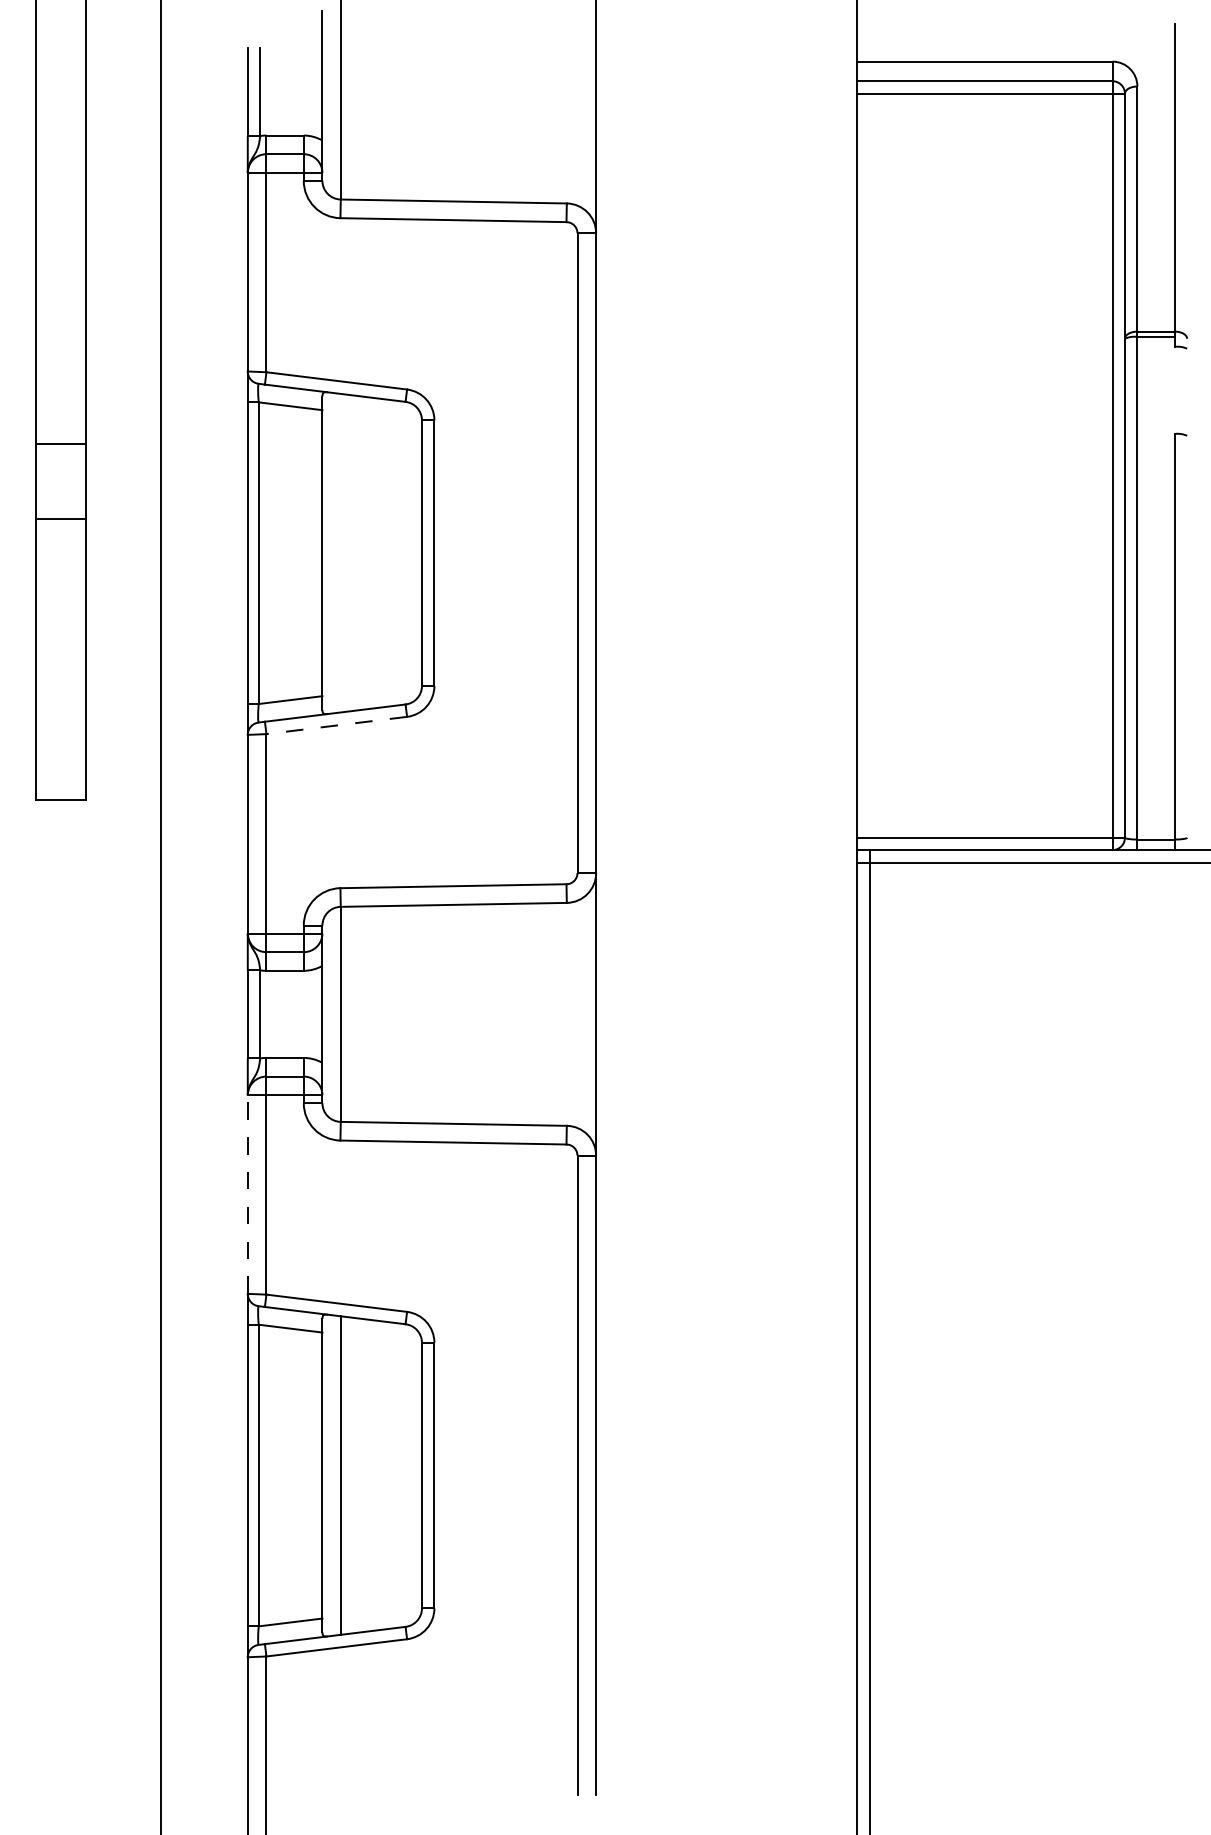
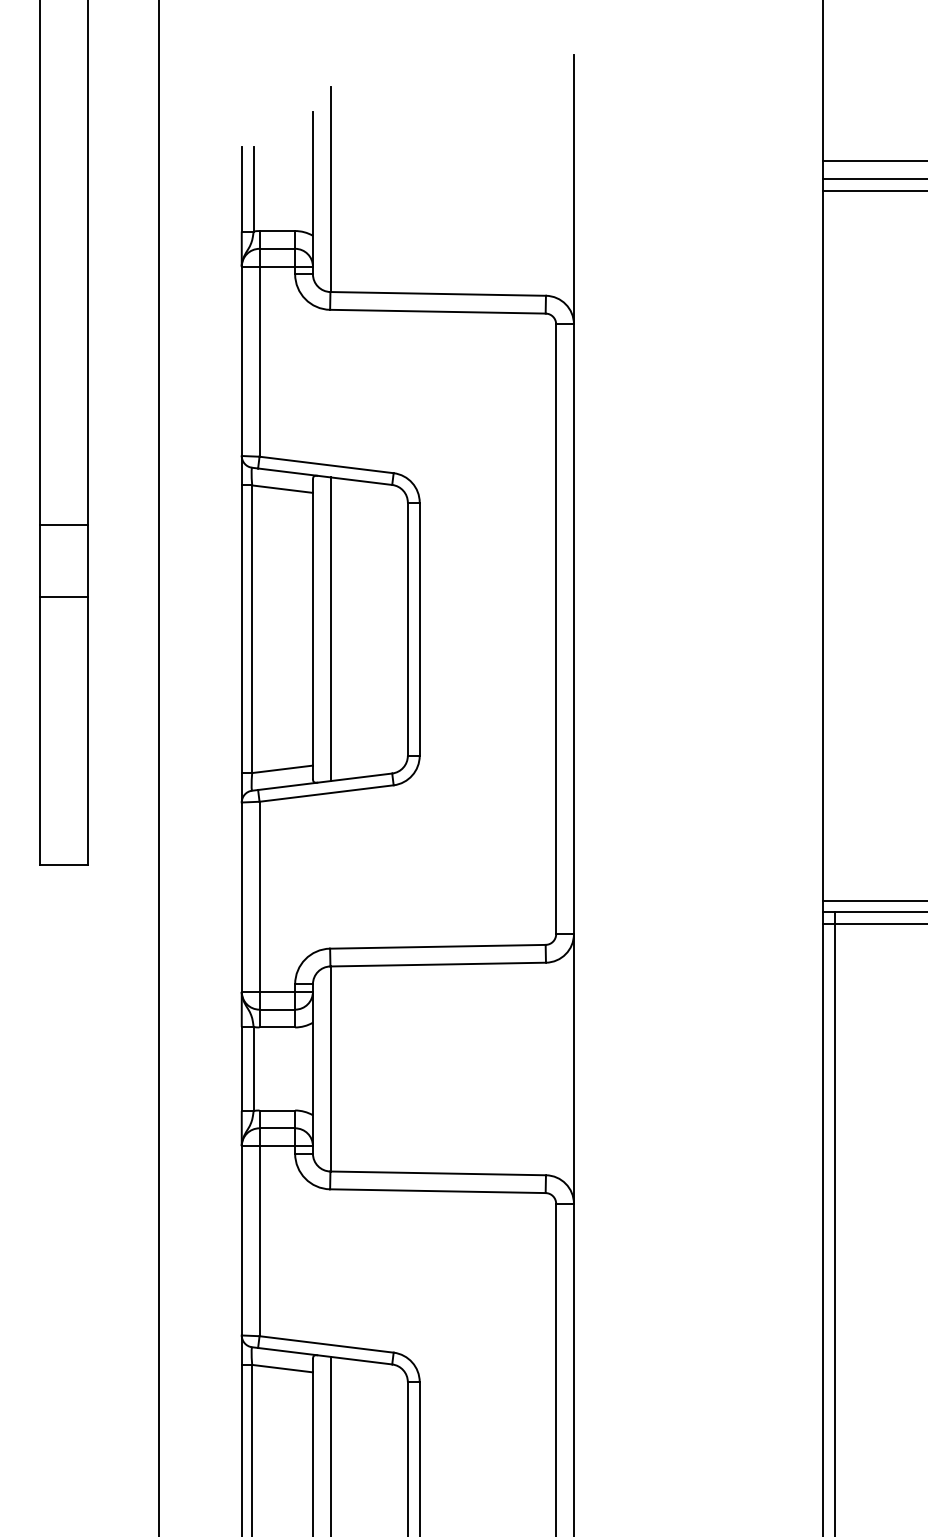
line: (341, 552) -> (331, 628), added
line: (336, 725) -> (326, 793), dashed -> solid
line: (247, 1194) -> (241, 1240), dashed -> solid

